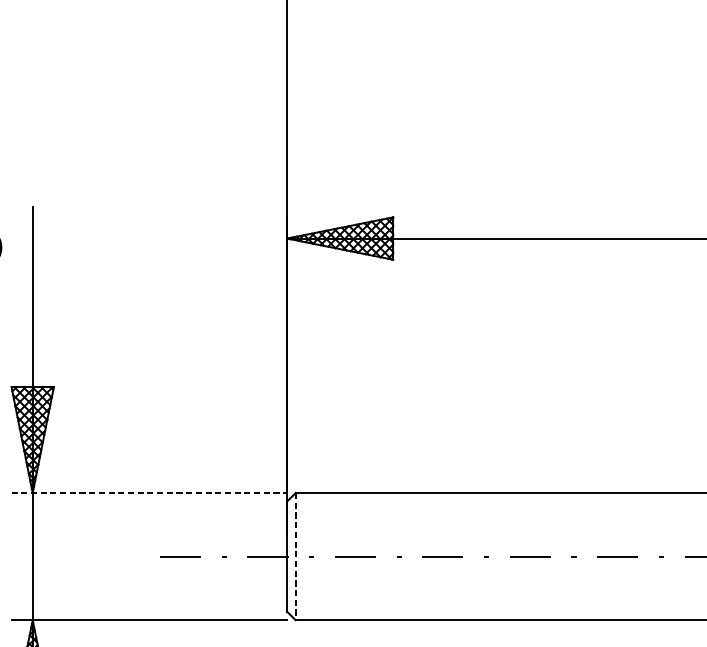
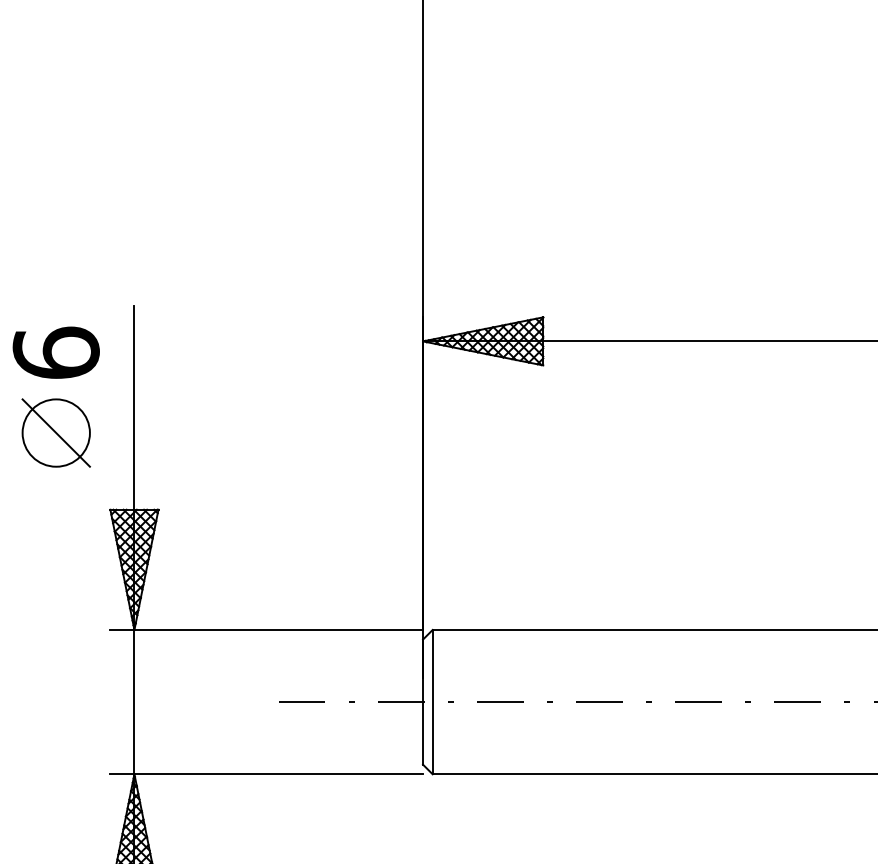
line: (150, 492) -> (267, 629), dashed -> solid
line: (295, 556) -> (432, 702), dashed -> solid

